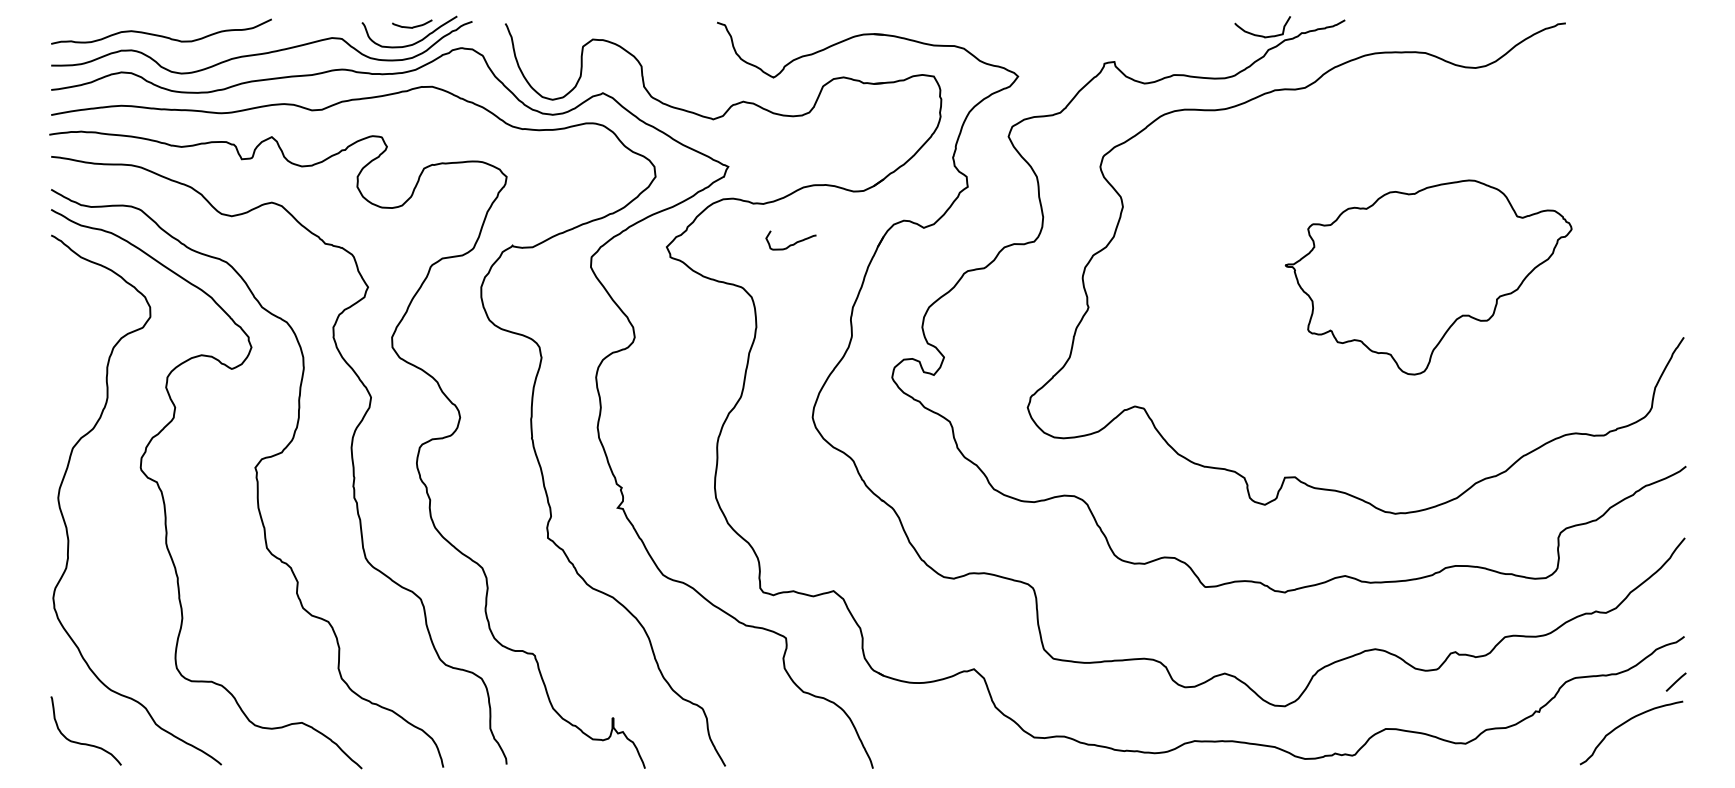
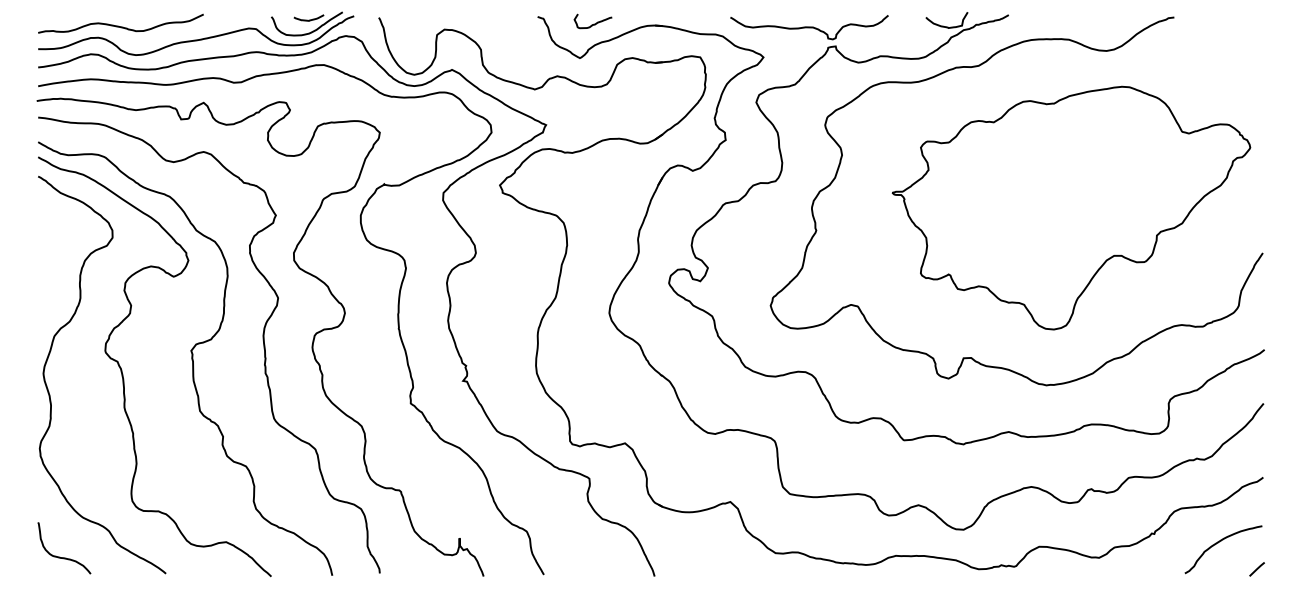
curve: (1079, 36) -> (809, 27), added
curve: (790, 244) -> (592, 24), moved
part: (1428, 277) -> (1071, 208), size x1.67
line: (1675, 681) -> (1256, 568), moved

